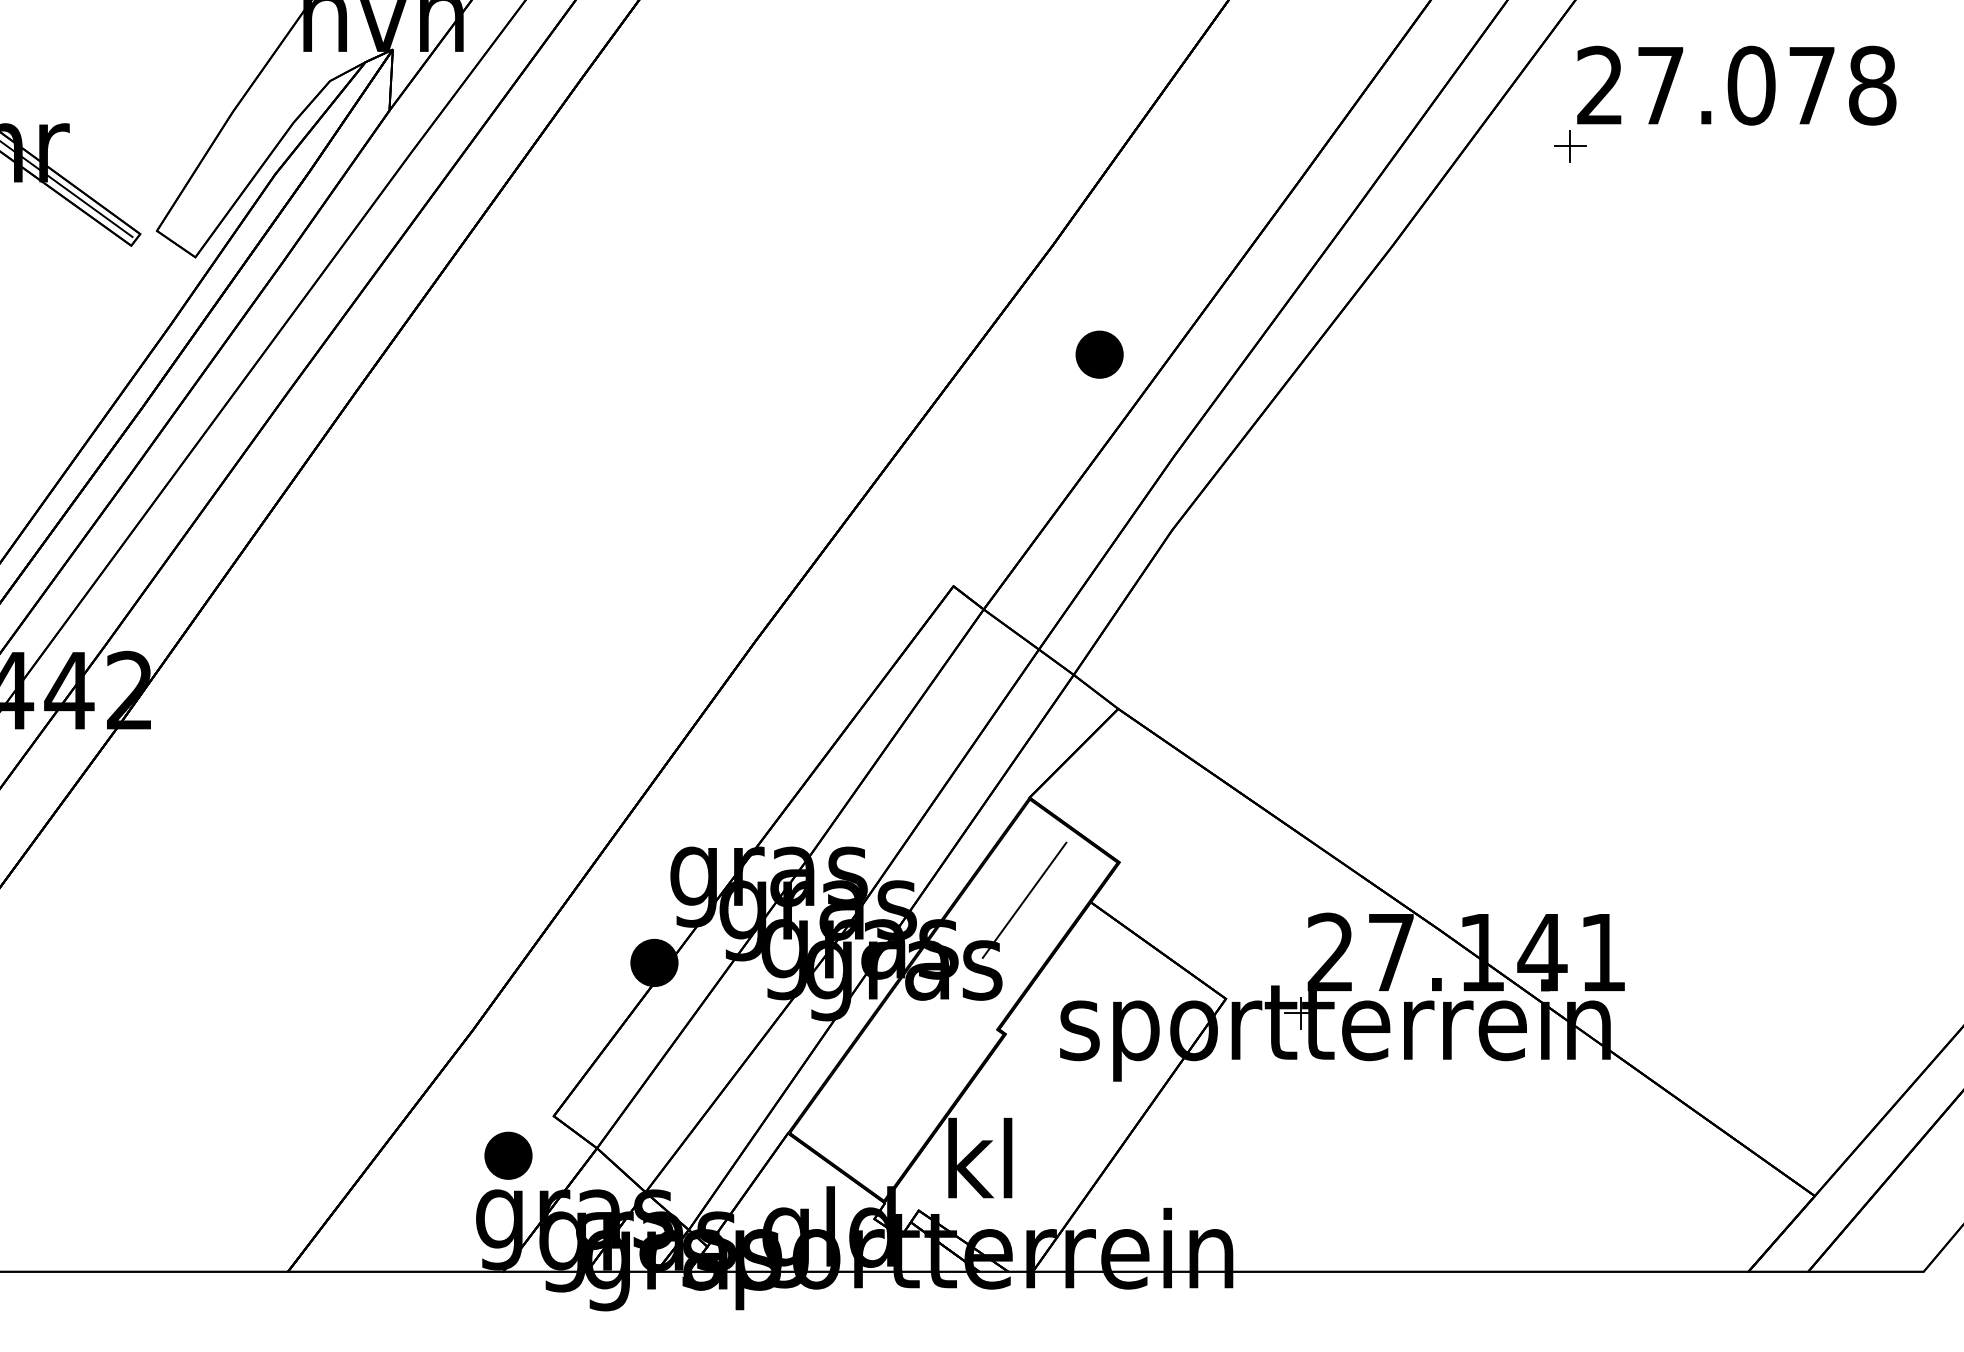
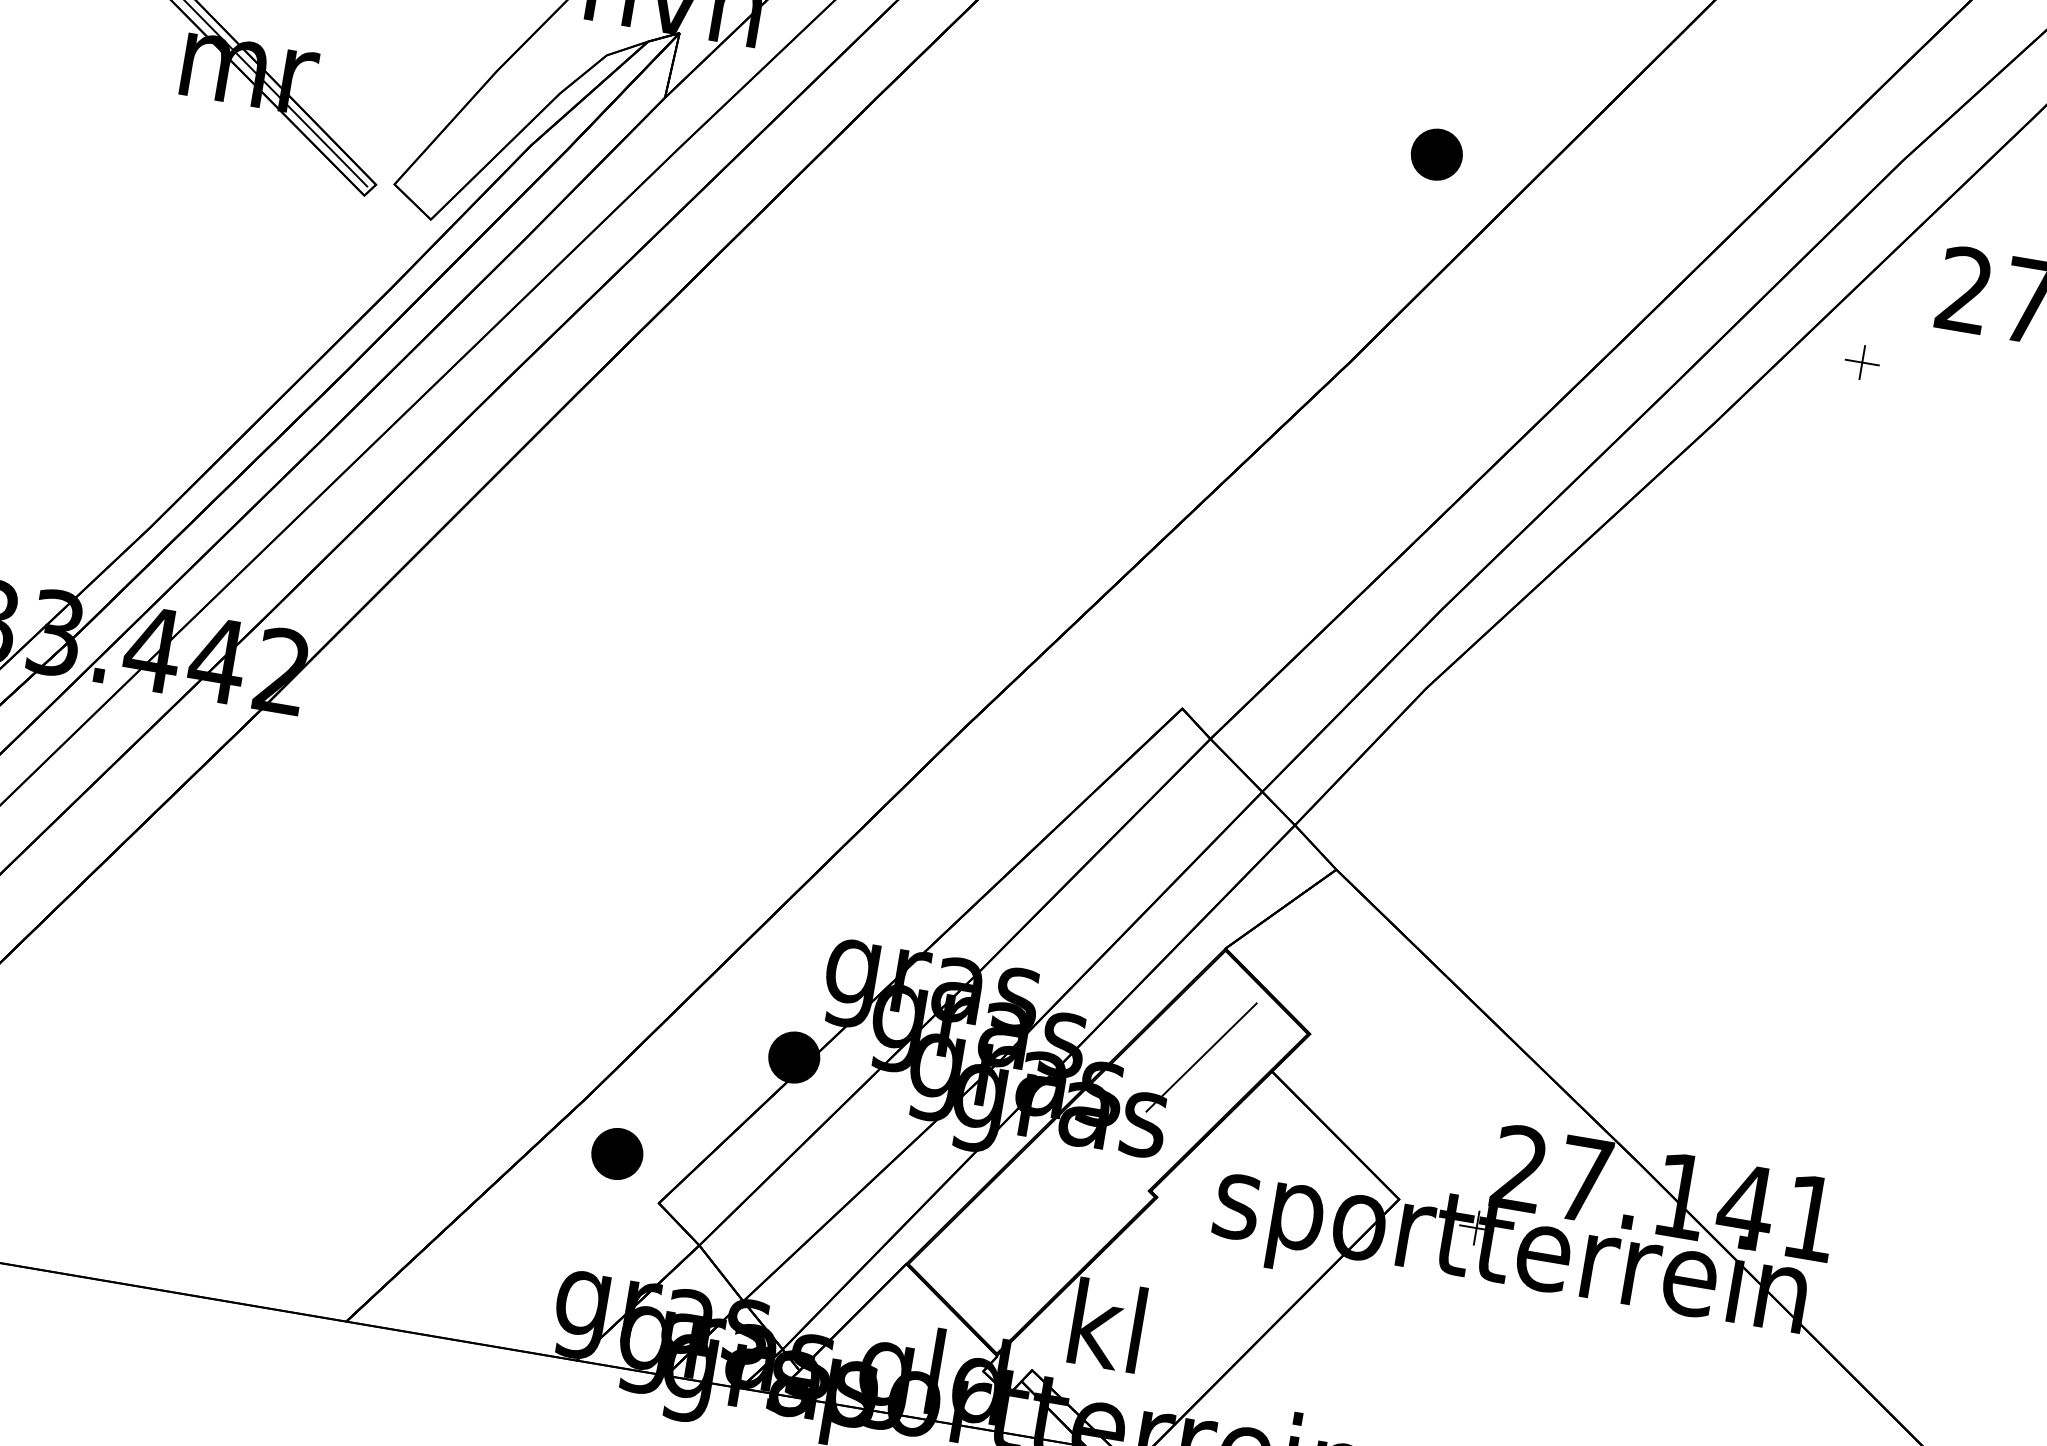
part: (1570, 146) -> (1862, 362), moved
part: (1099, 354) -> (1436, 154), moved
part: (508, 1155) -> (617, 1153), moved

